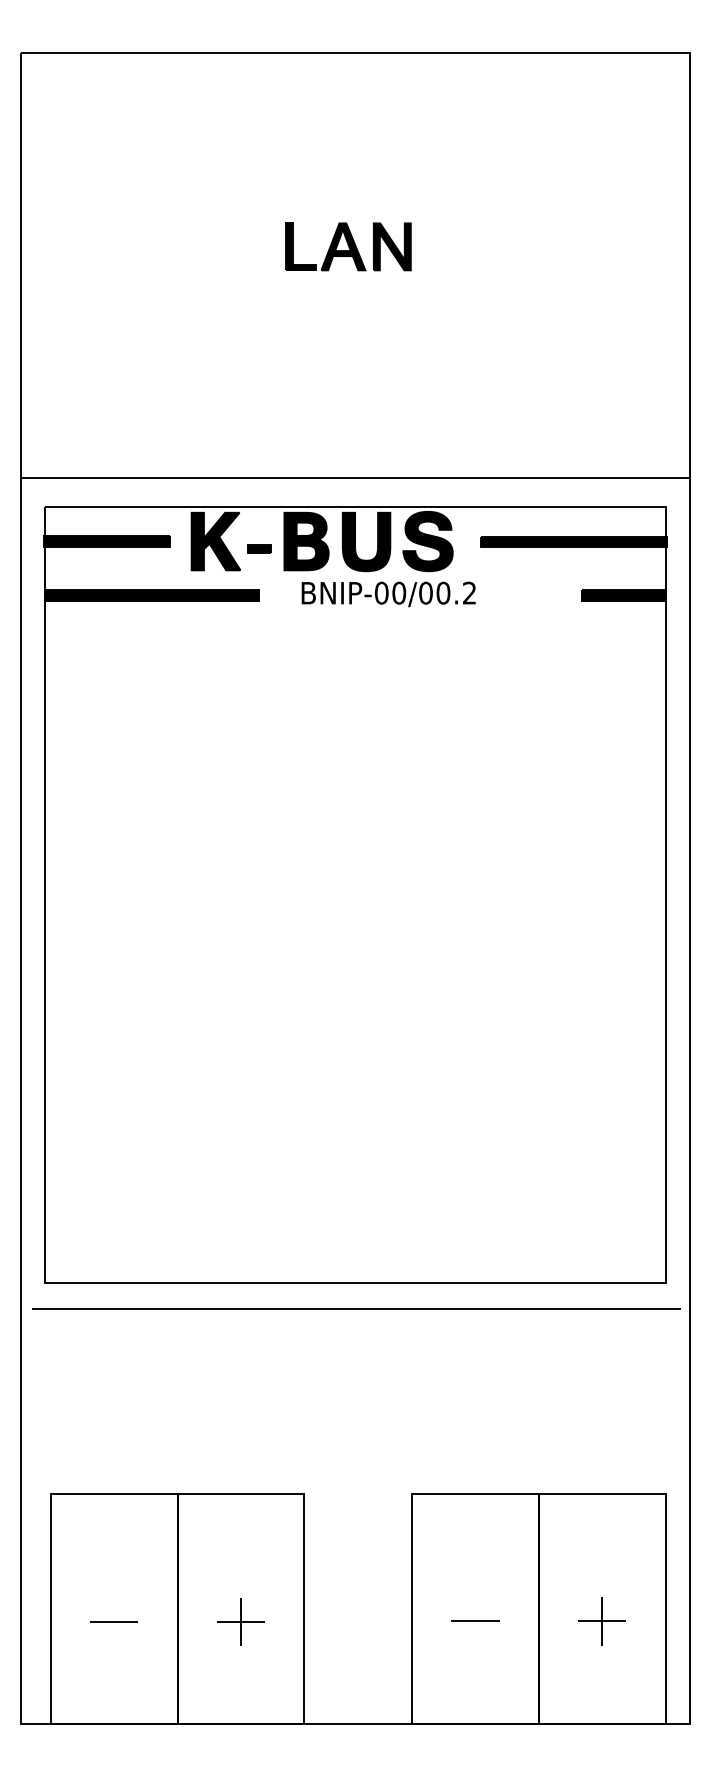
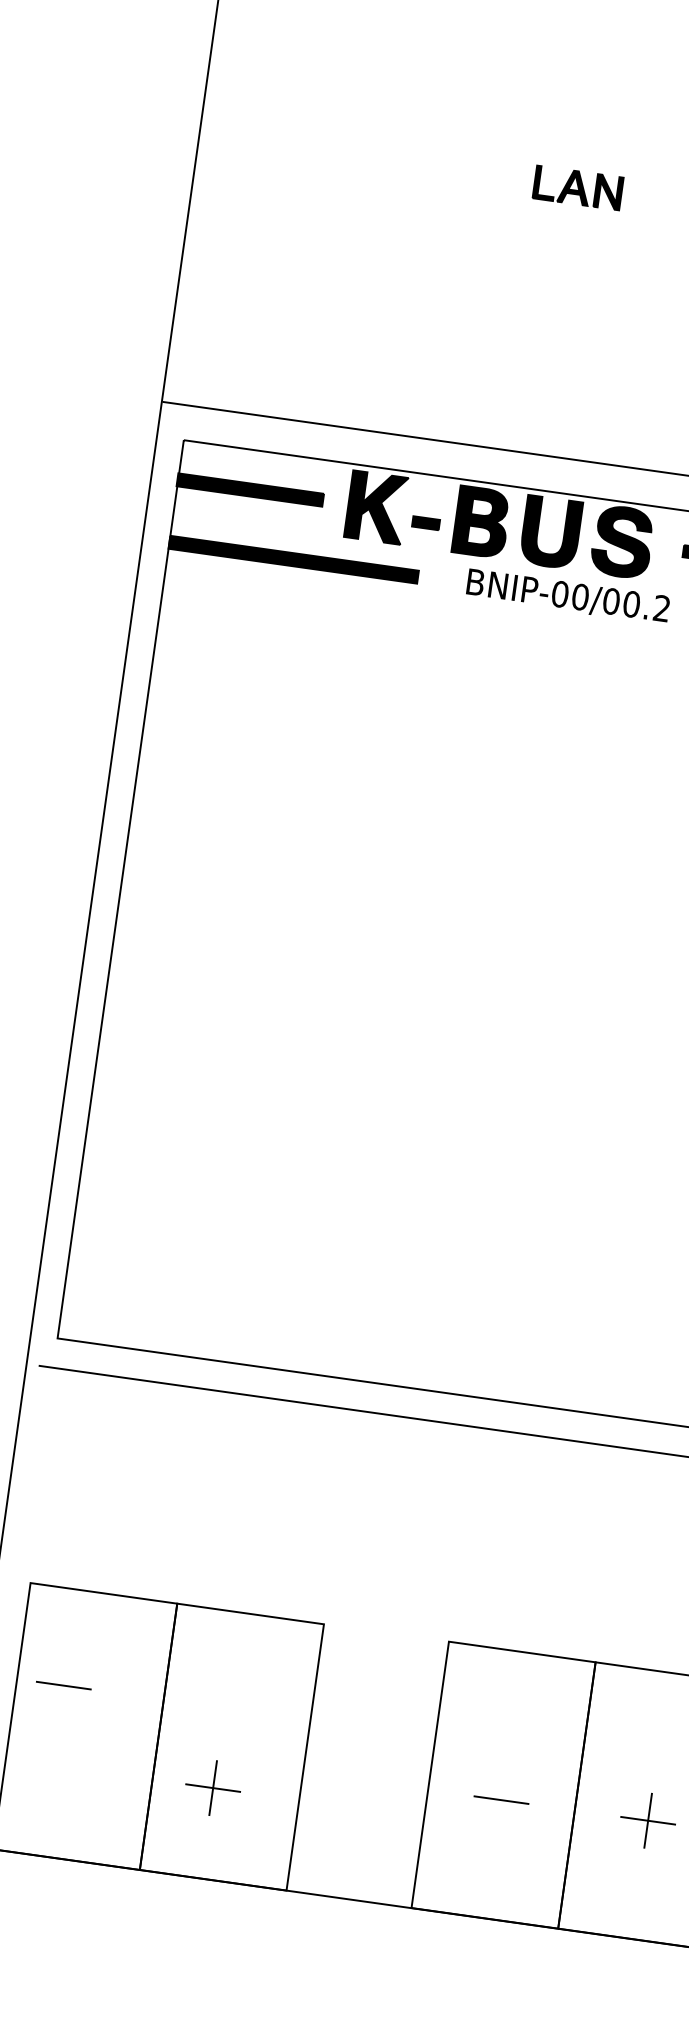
part: (348, 246) -> (578, 187), size x0.6
line: (113, 1621) -> (63, 1685), moved
part: (240, 1621) -> (212, 1787), moved

